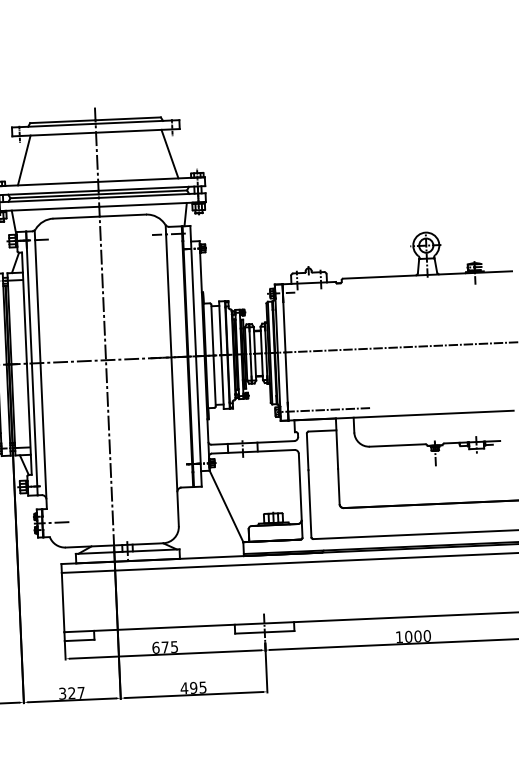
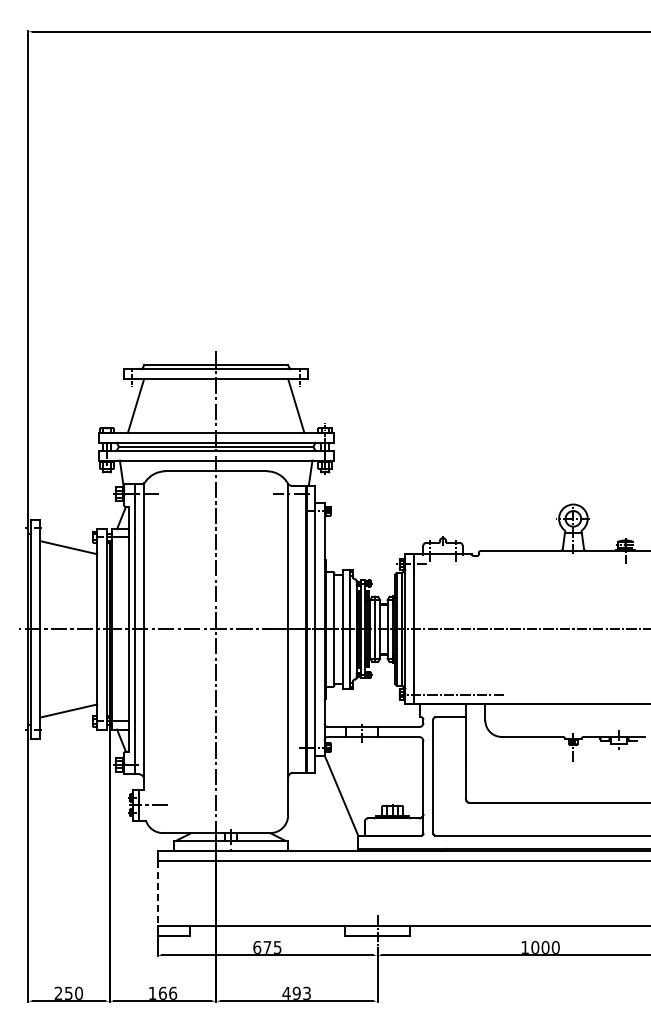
line: (63, 602) -> (157, 893), solid -> dashed
text: (202, 686) -> (306, 992), 495 -> 493
text: (71, 692) -> (162, 992), 327 -> 166

